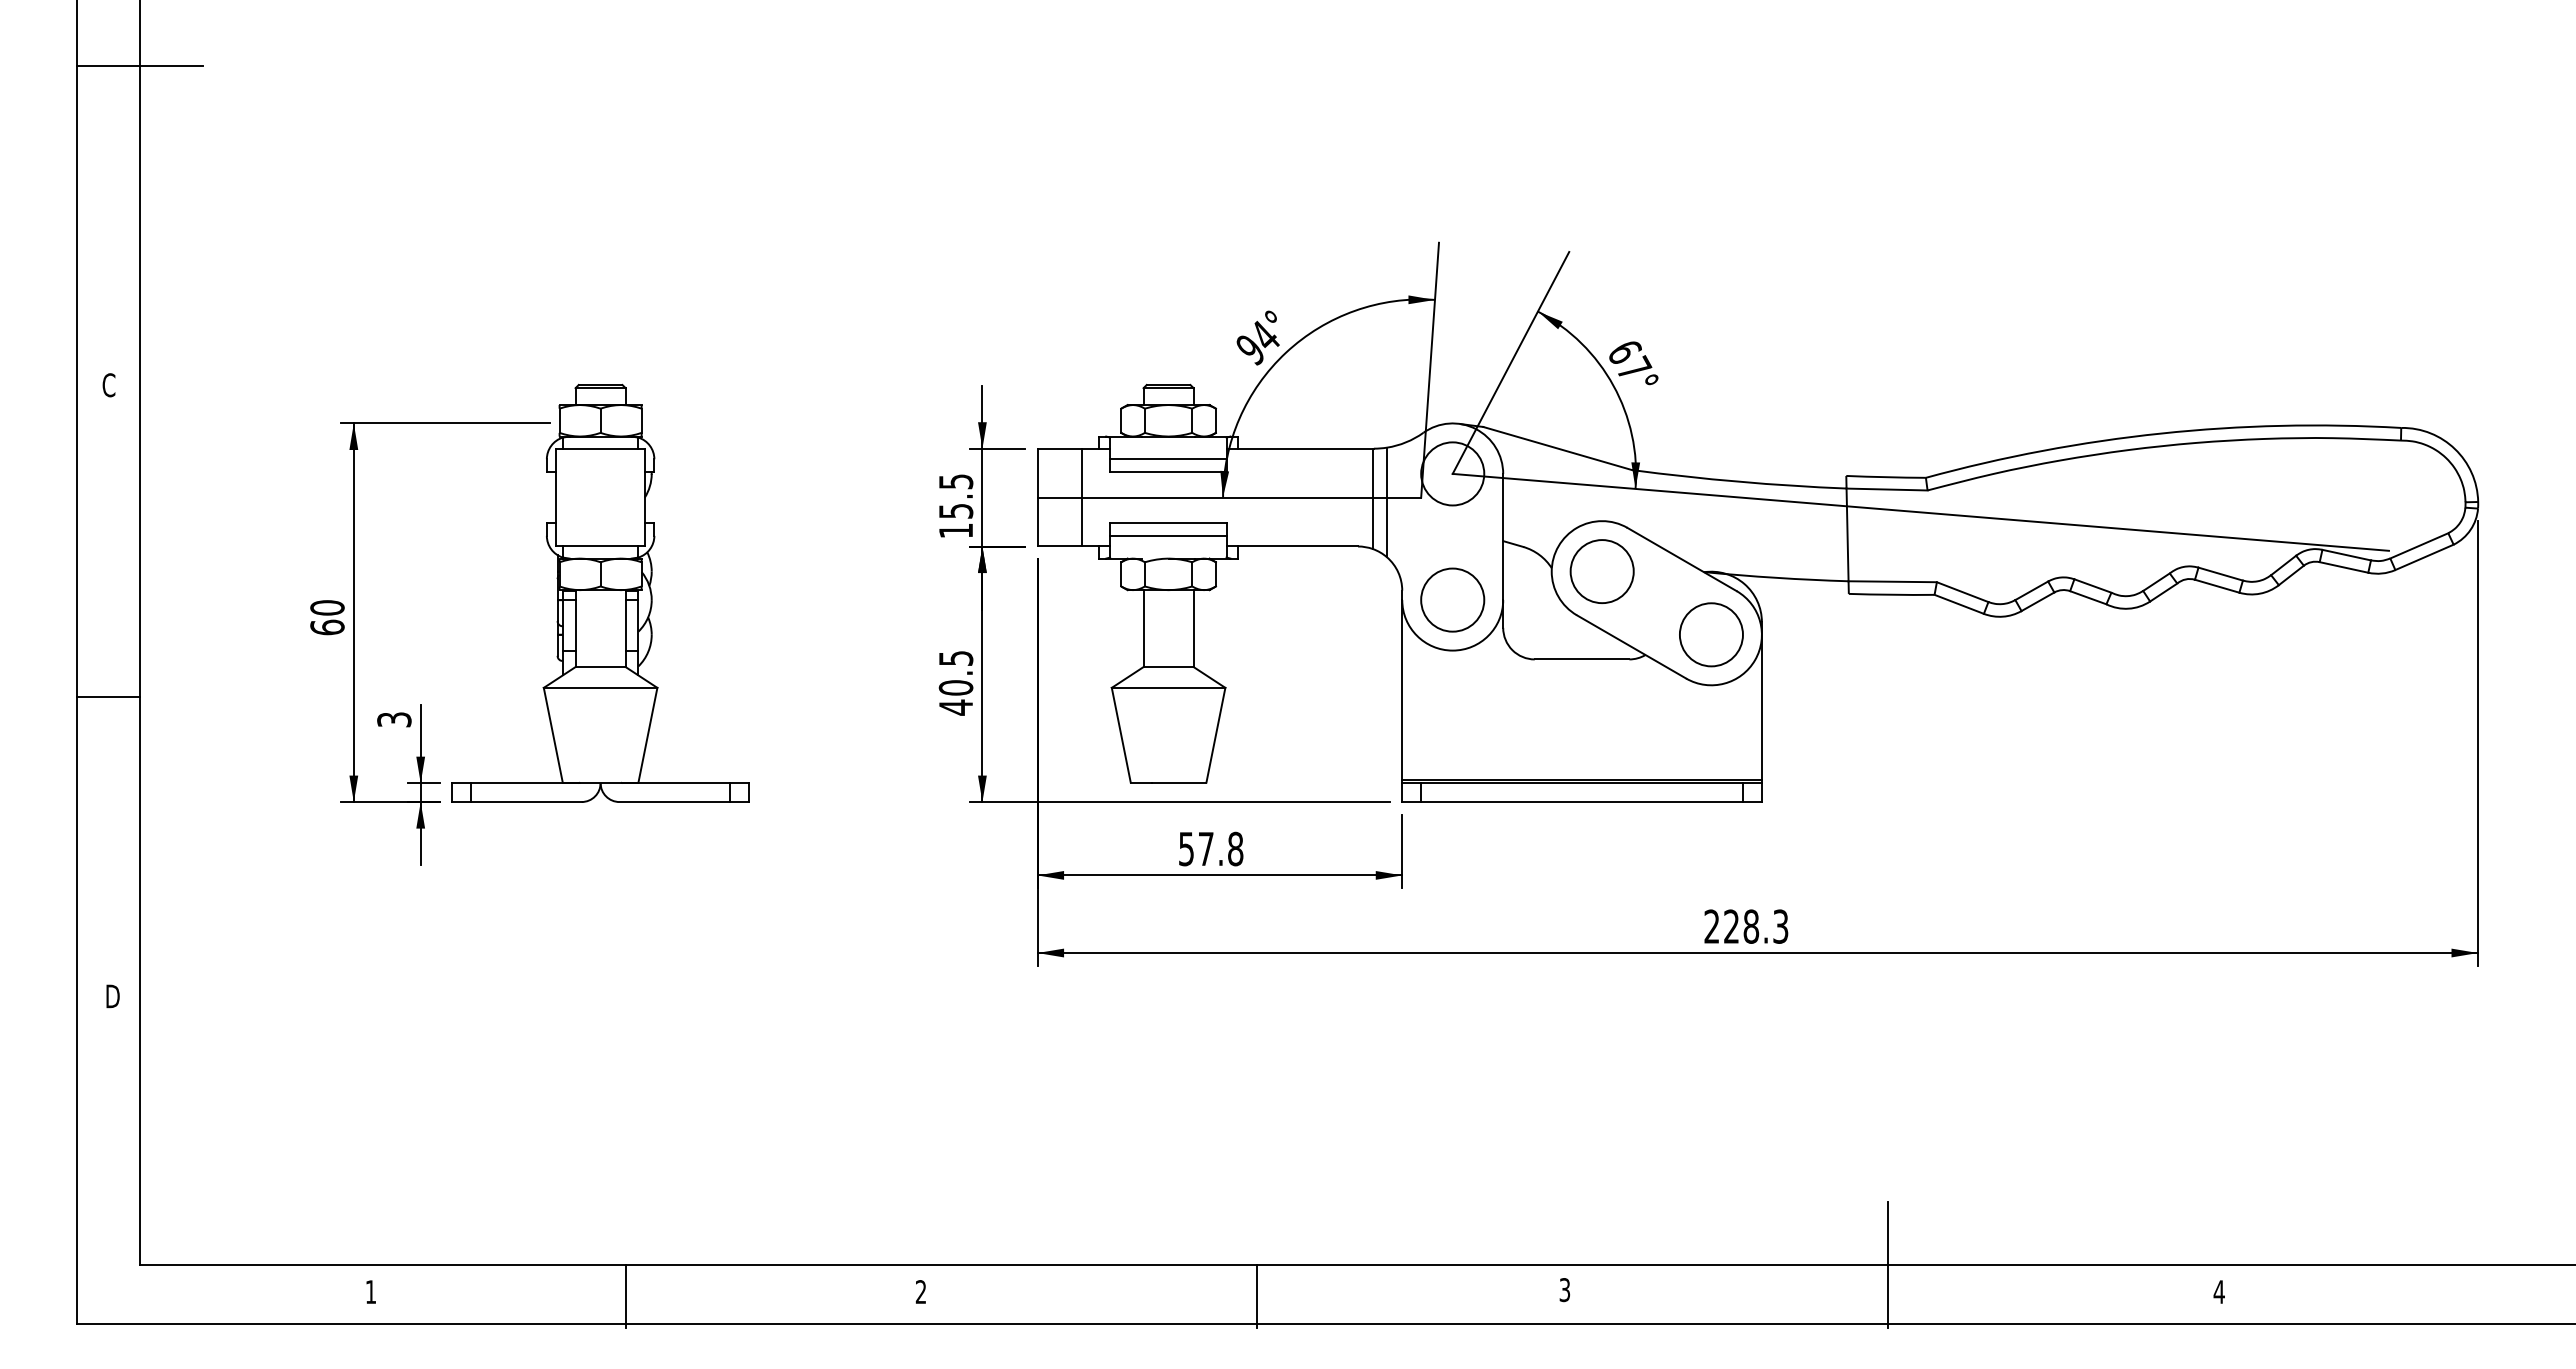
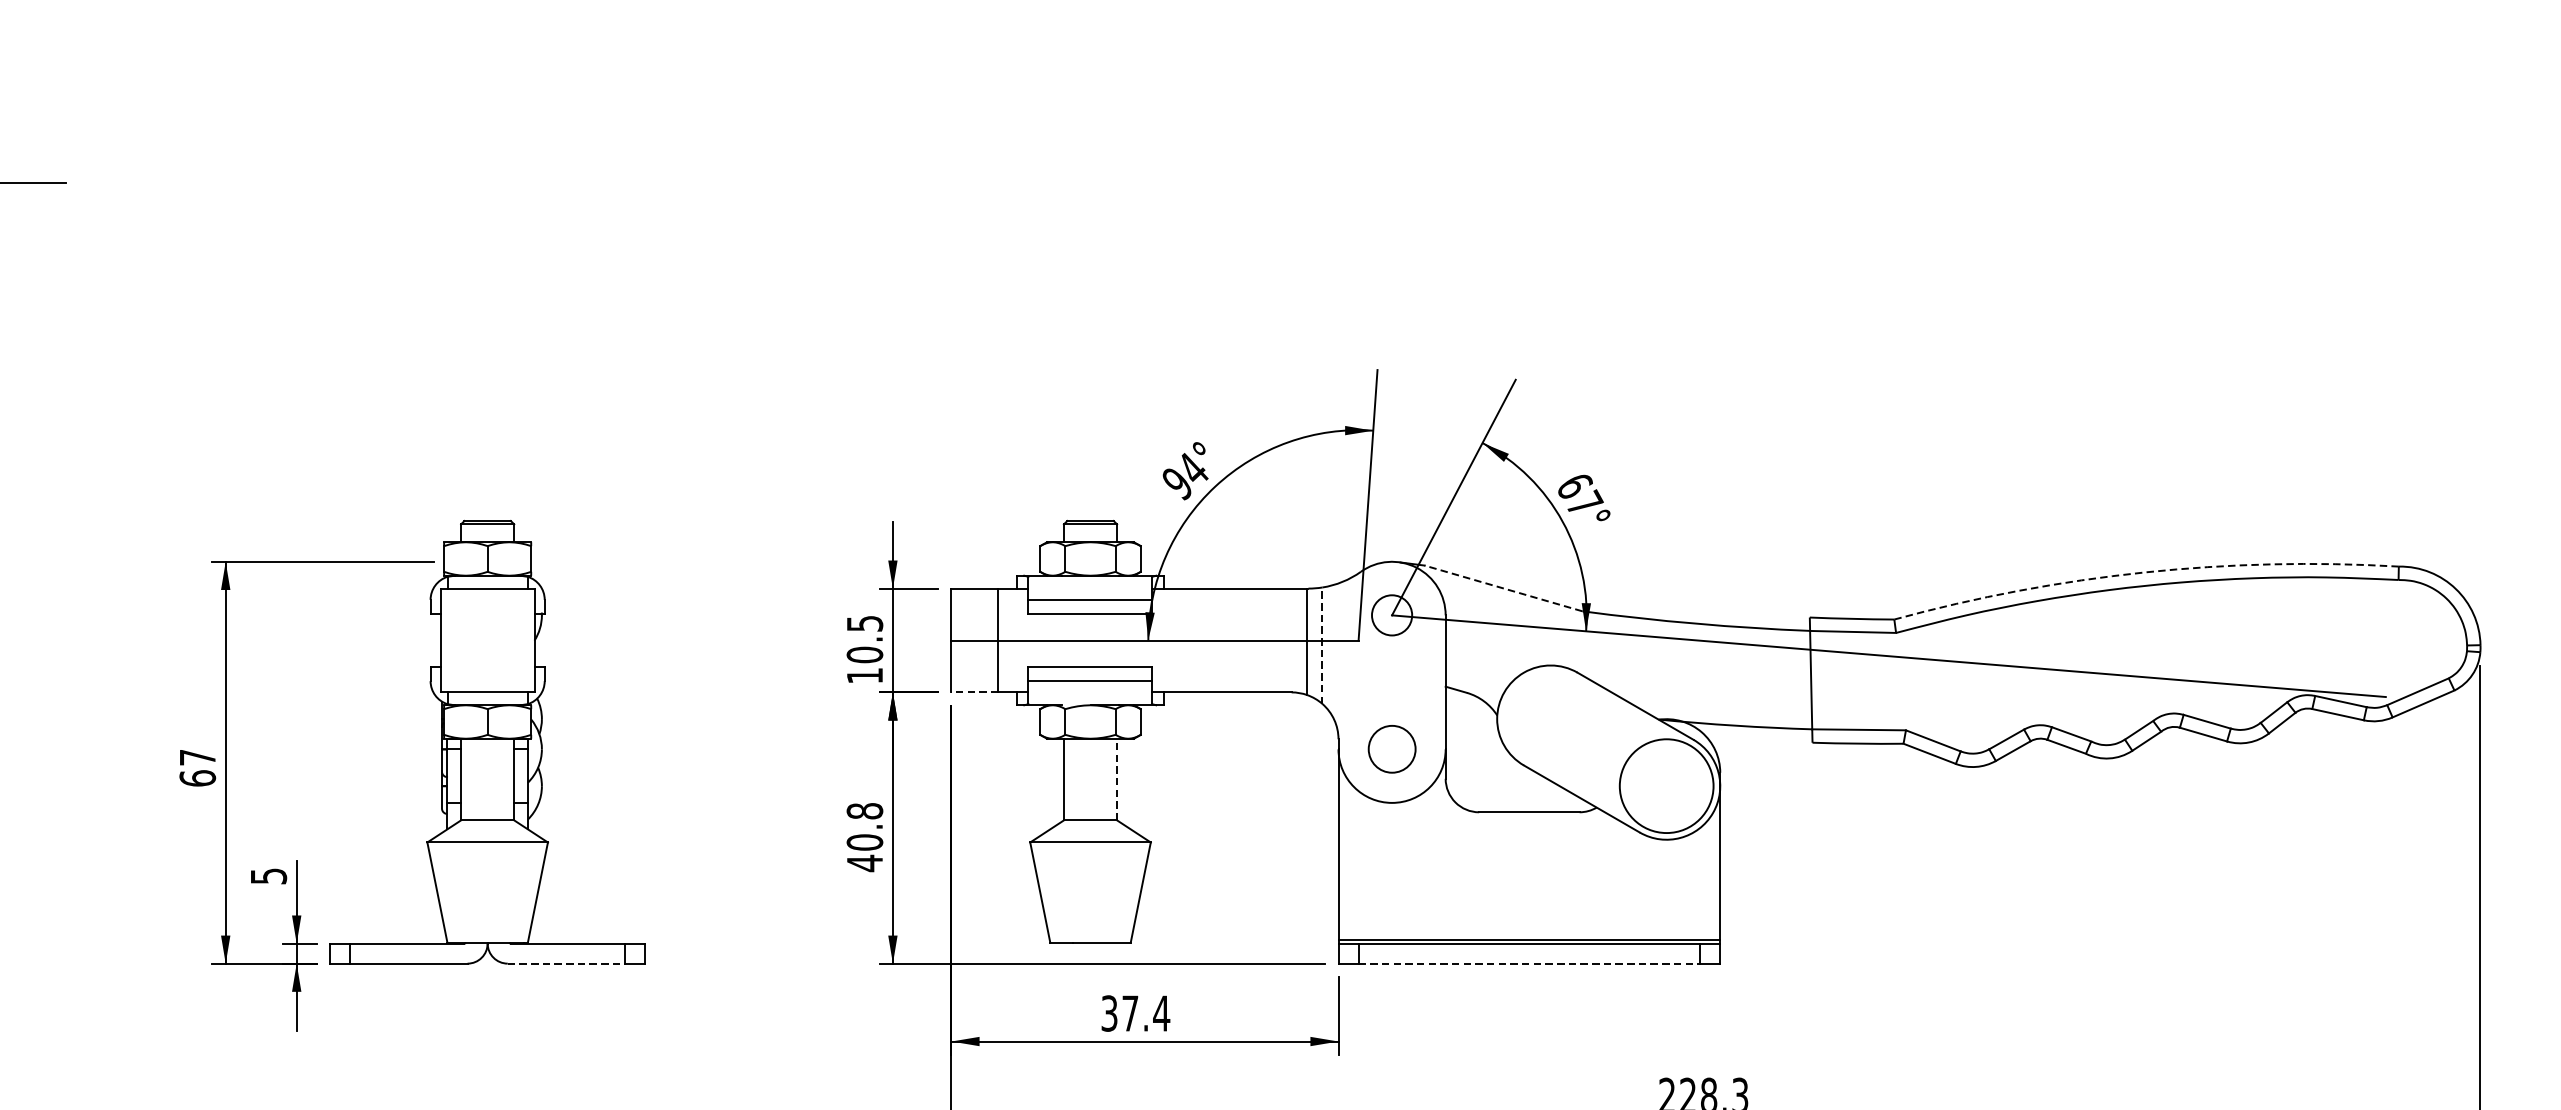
arc: (2161, 433) -> (2144, 572), solid -> dashed
line: (1557, 448) -> (1503, 588), solid -> dashed
circle: (1452, 473) -> (1391, 614), size x0.6
line: (1387, 502) -> (1322, 645), solid -> dashed
text: (955, 510) -> (864, 654), 15.5 -> 10.5
line: (1059, 546) -> (974, 692), solid -> dashed
circle: (1601, 571) -> (1550, 718), removed
circle: (1452, 599) -> (1391, 748), size x0.7
text: (327, 607) -> (197, 757), 60 -> 67
line: (1193, 628) -> (1116, 779), solid -> dashed
circle: (1710, 634) -> (1665, 785), size x1.4
text: (955, 658) -> (864, 811), 40.5 -> 40.8
text: (394, 719) -> (268, 876), 3 -> 5
line: (675, 802) -> (567, 964), solid -> dashed
line: (1582, 802) -> (1529, 964), solid -> dashed
text: (1211, 848) -> (1136, 1012), 57.8 -> 37.4

